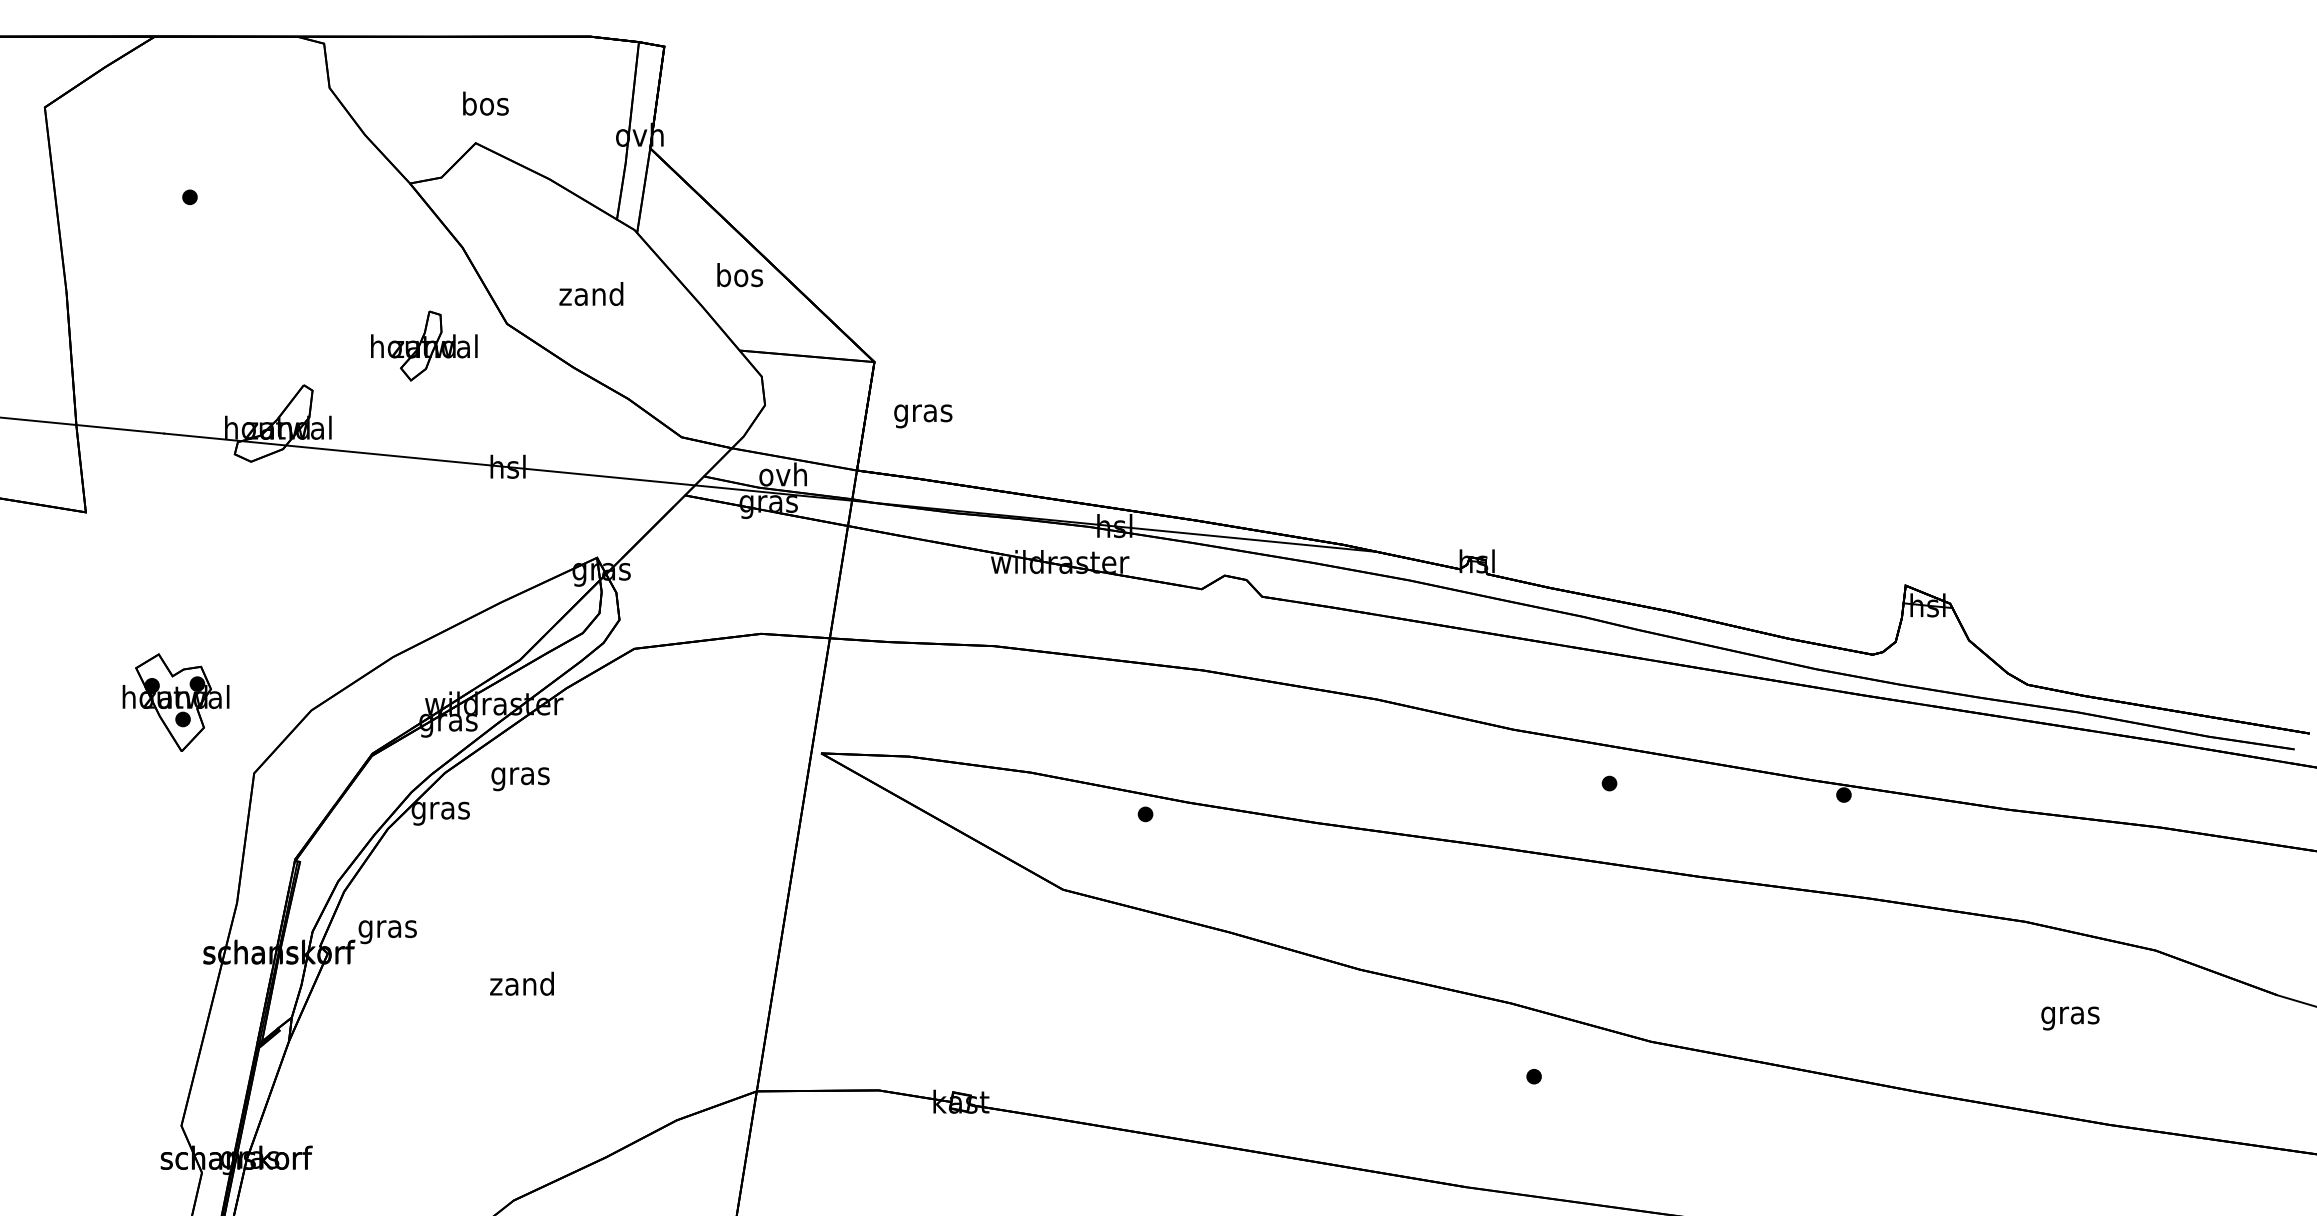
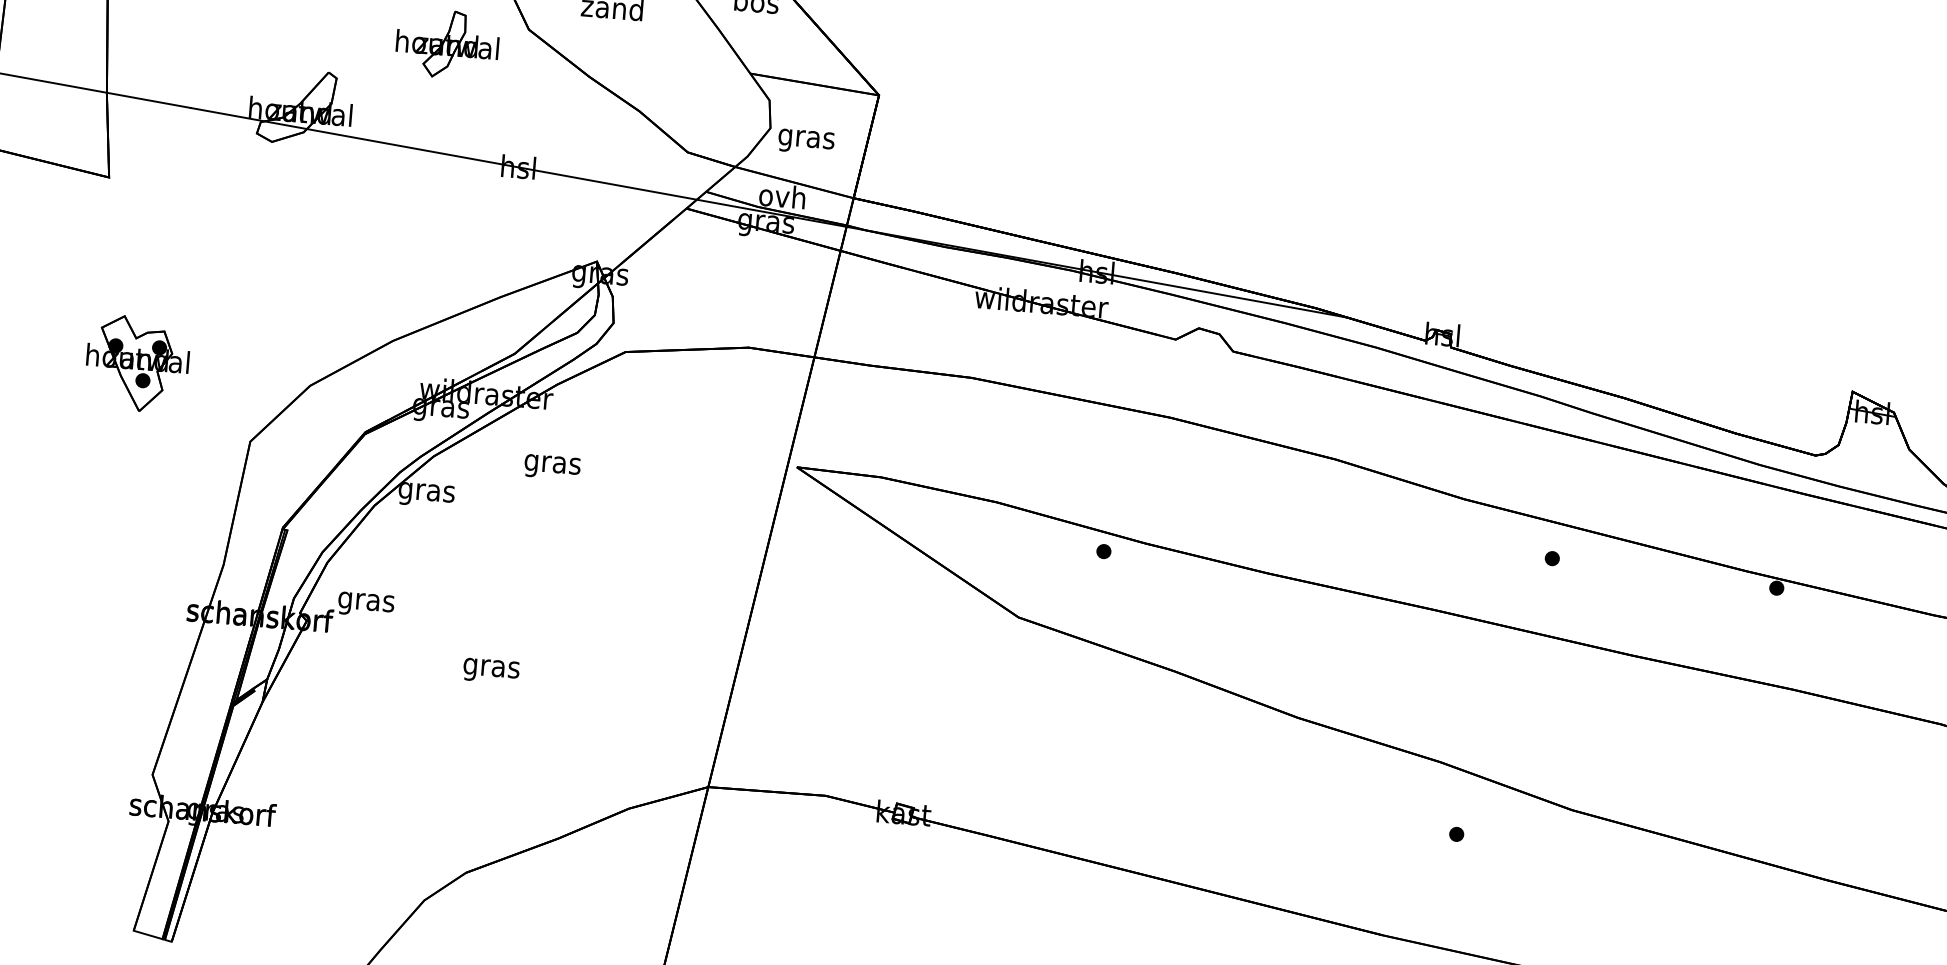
text: (923, 416) -> (806, 142), moved
part: (175, 702) -> (137, 363), moved
text: (520, 779) -> (552, 467), moved
text: (521, 986) -> (490, 667), zand -> gras

